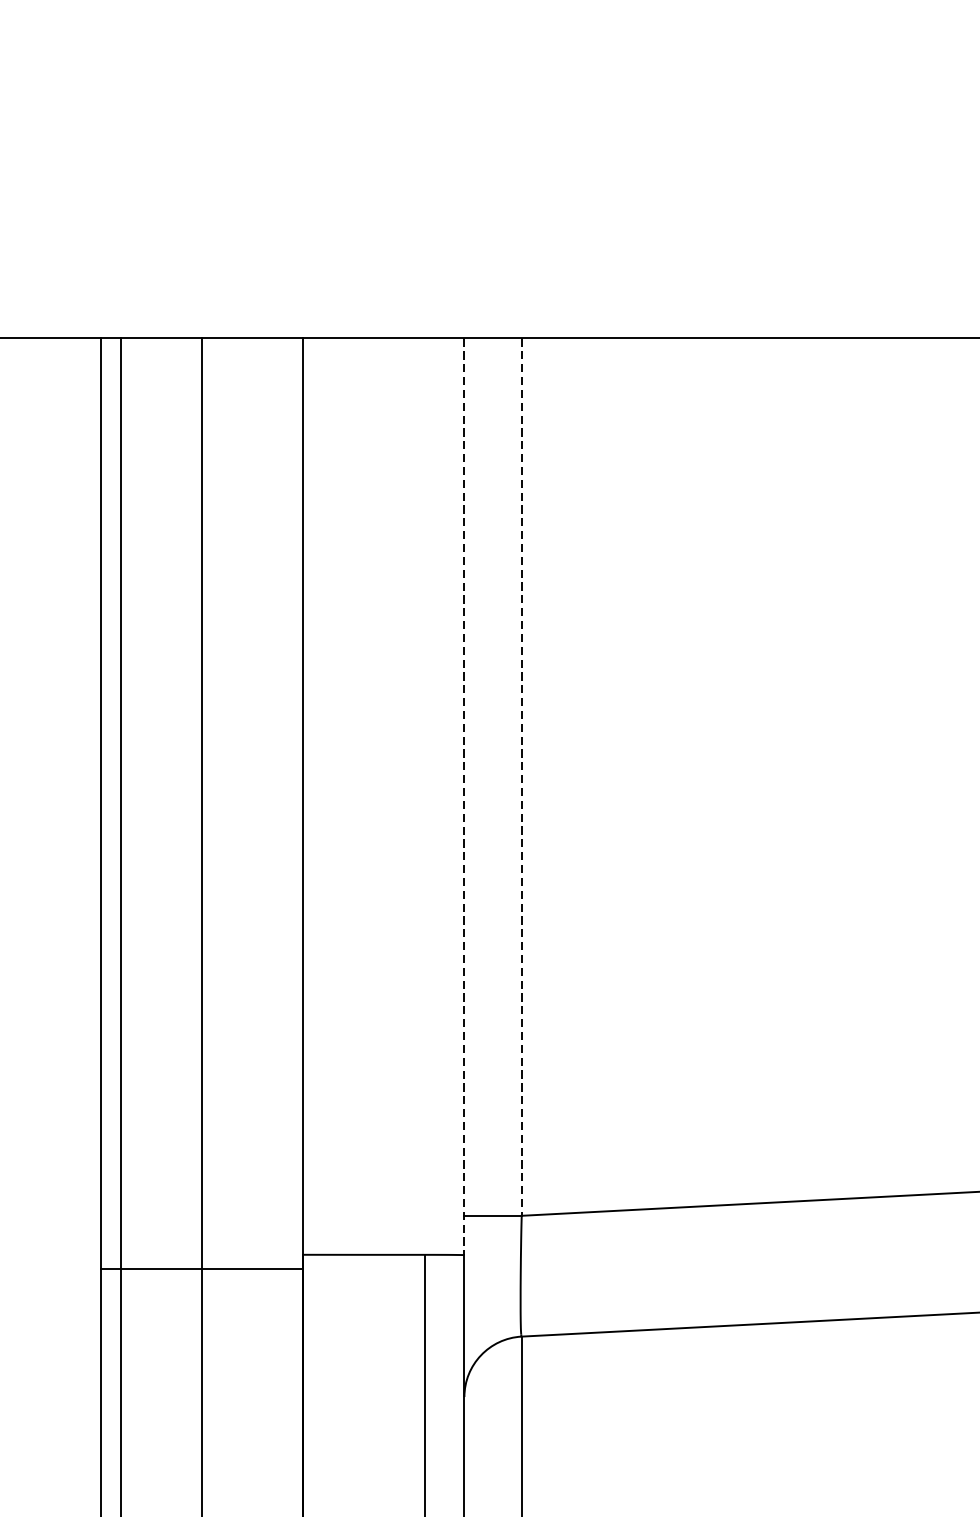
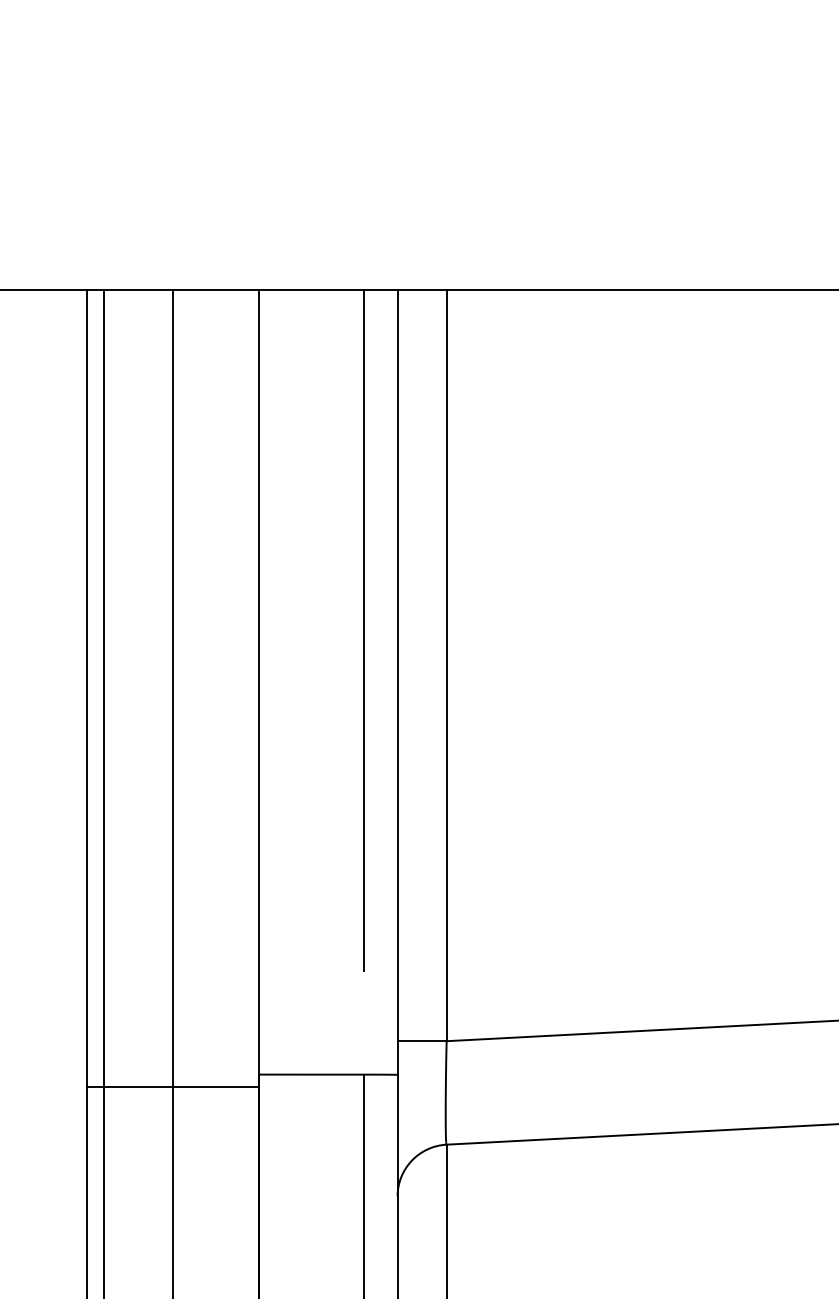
line: (424, 735) -> (363, 629), added
line: (521, 777) -> (446, 665), dashed -> solid
line: (464, 797) -> (397, 682), dashed -> solid

